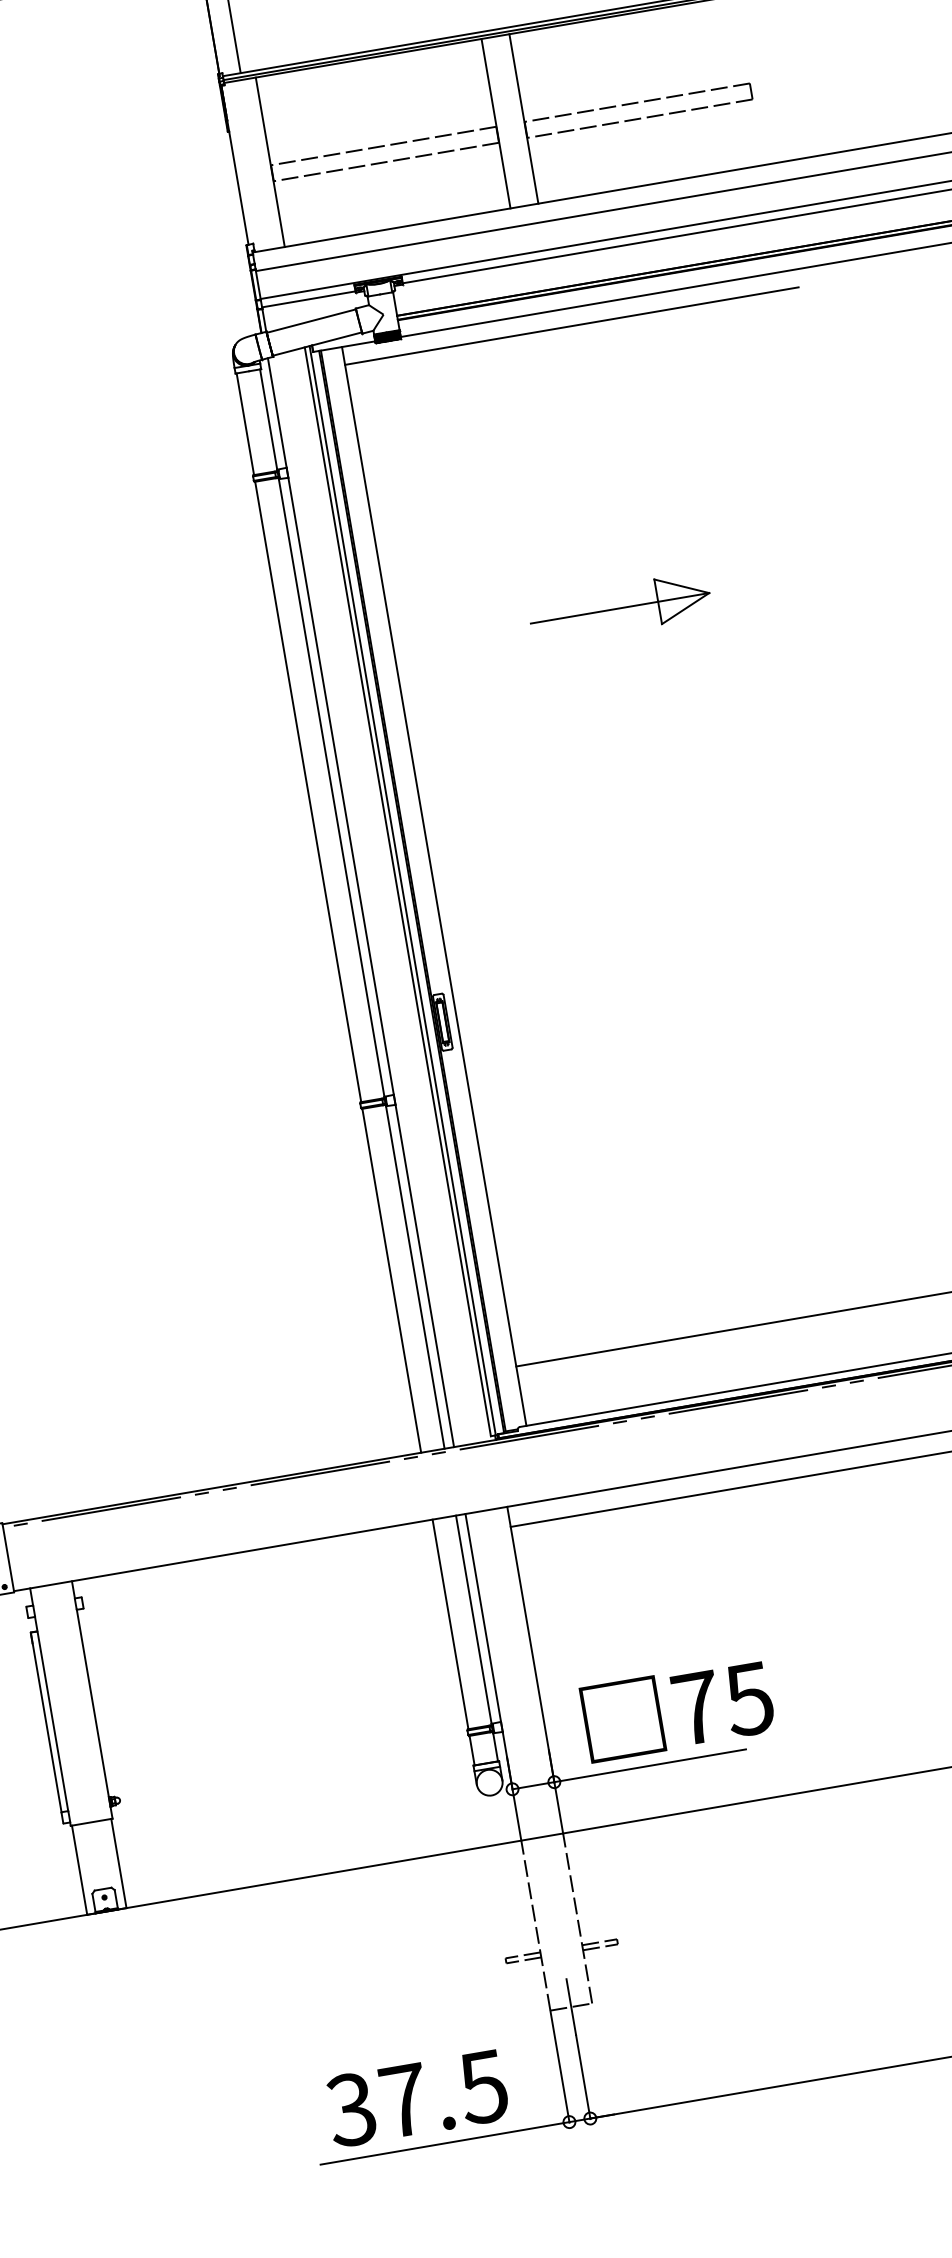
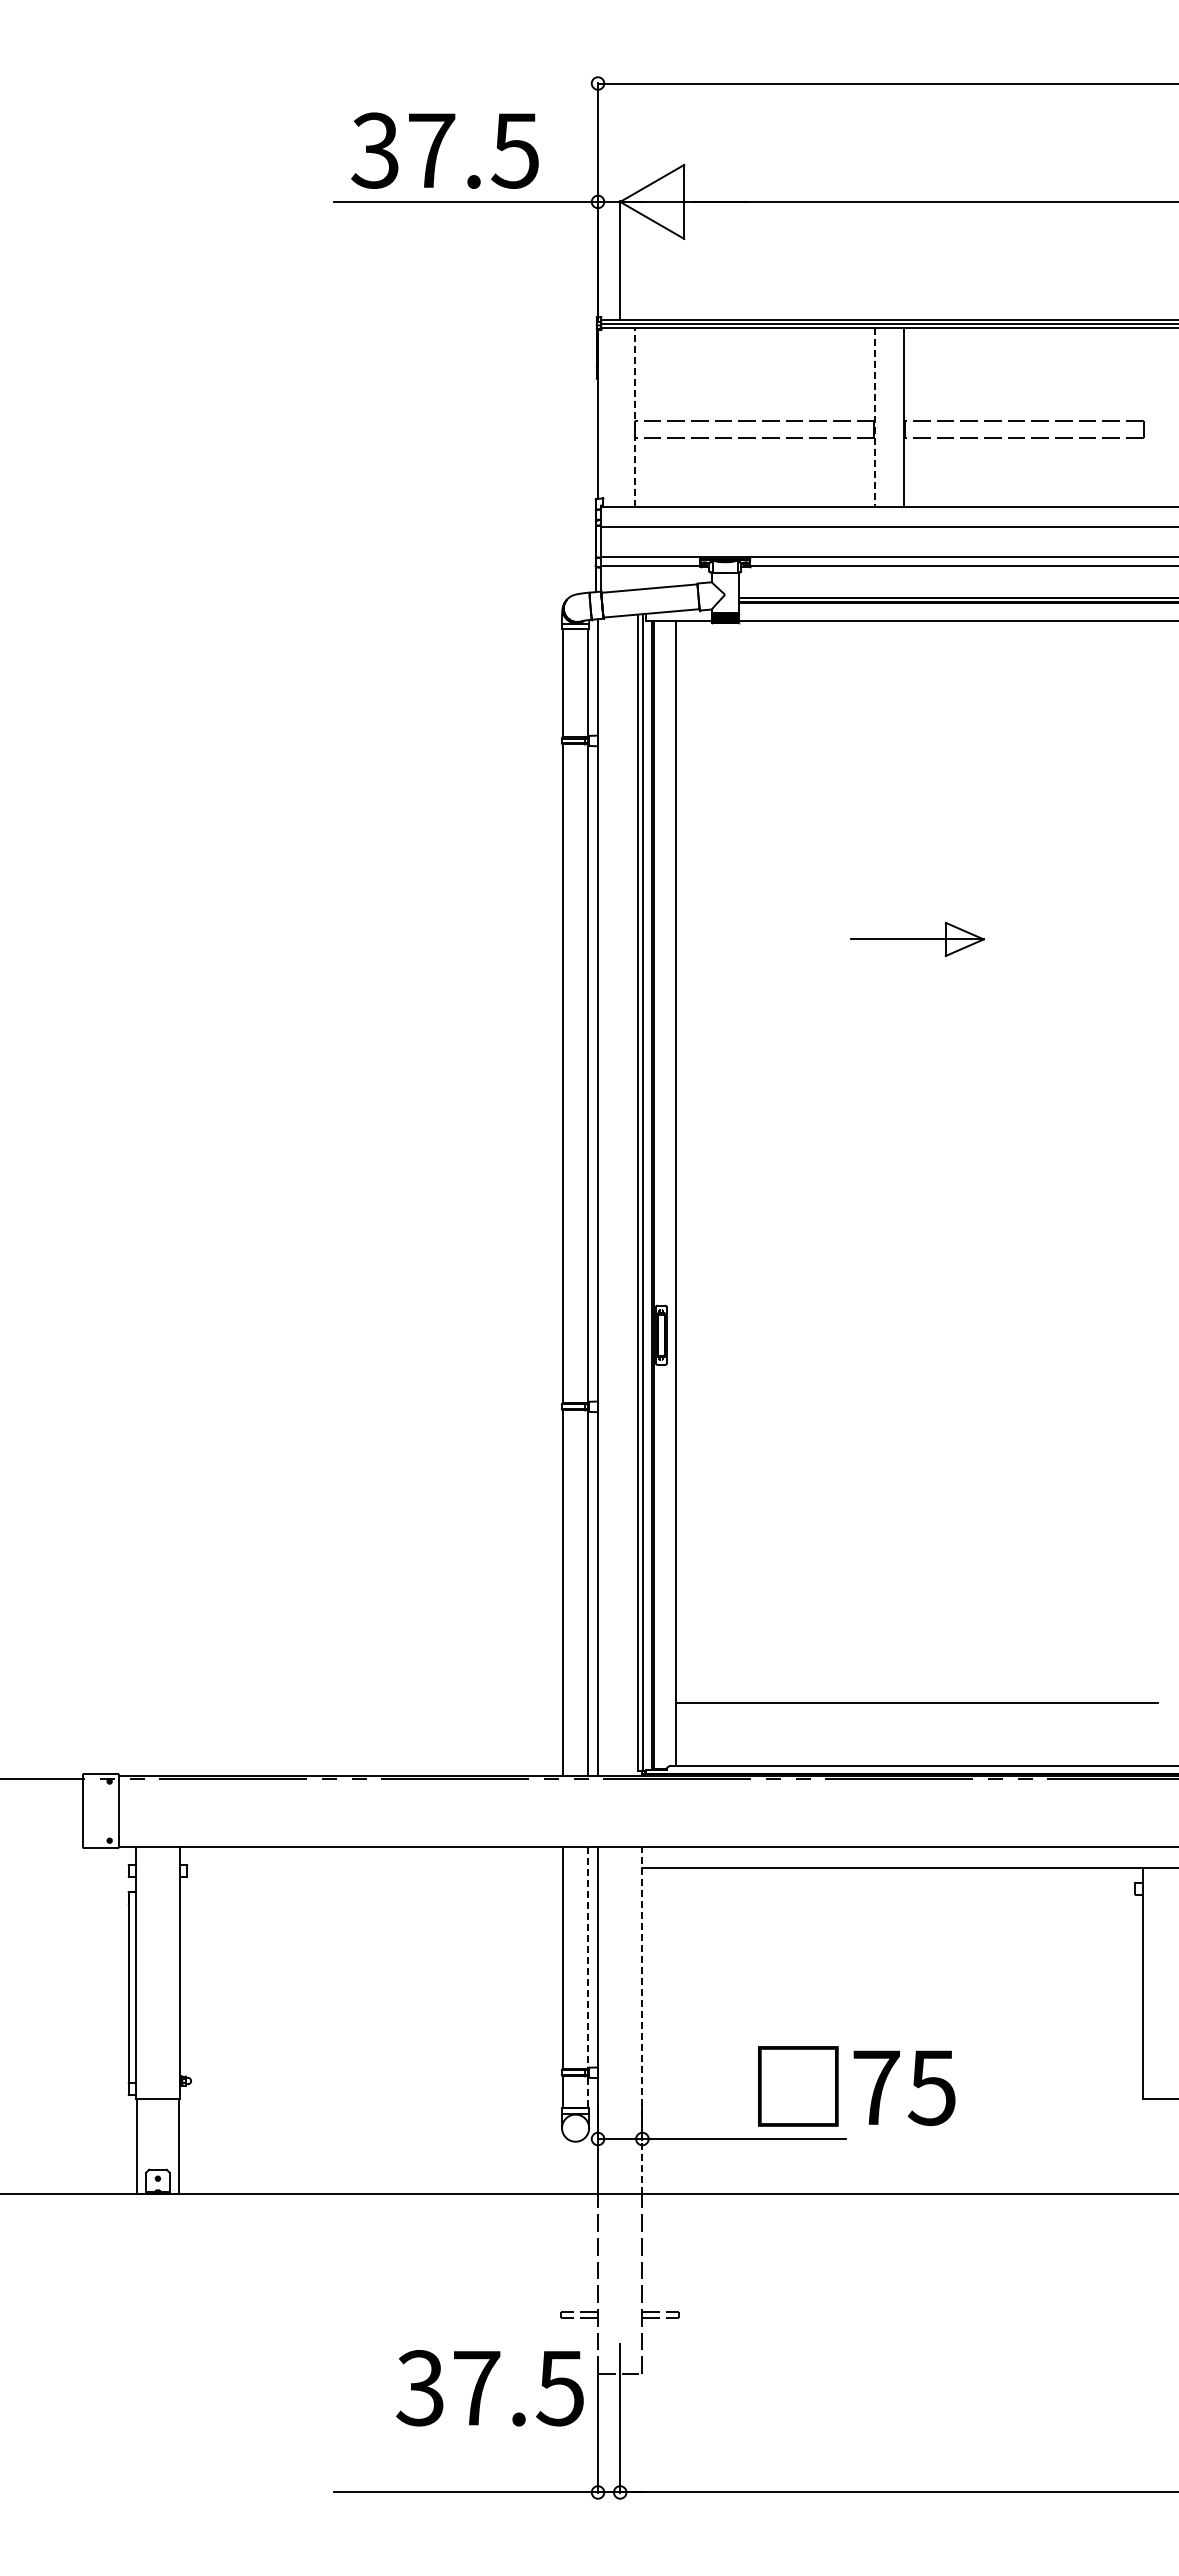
line: (495, 123) -> (874, 417), solid -> dashed
line: (270, 162) -> (635, 417), solid -> dashed
line: (572, 325) -> (917, 639), removed
part: (620, 608) -> (917, 939), size x0.7
line: (476, 1638) -> (587, 1977), solid -> dashed
line: (535, 1669) -> (642, 2019), solid -> dashed
text: (677, 1710) -> (856, 2086), moved
text: (416, 2098) -> (489, 2388), moved

